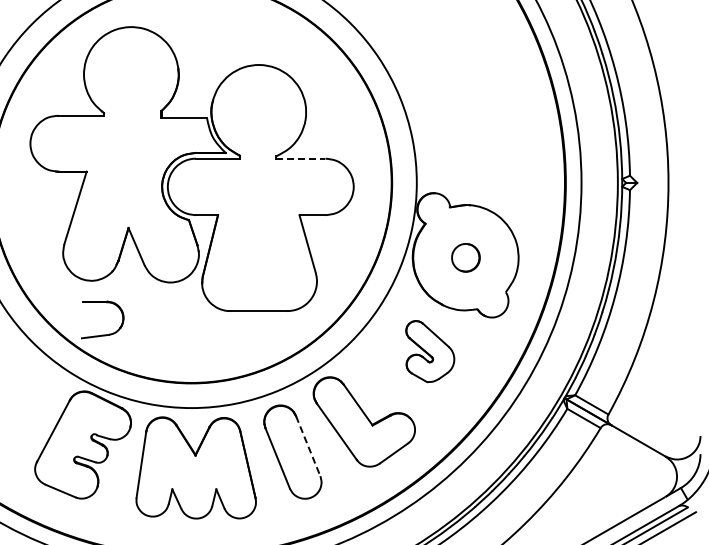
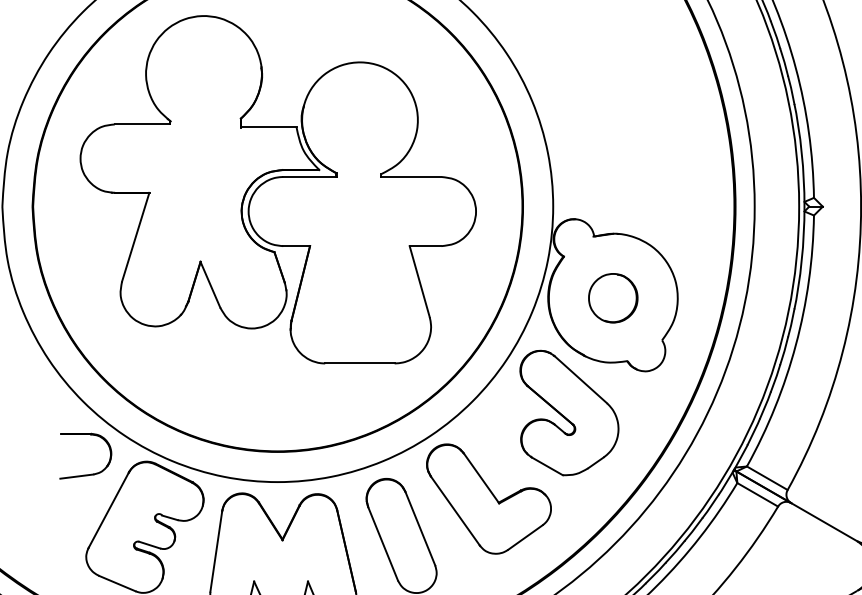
line: (300, 158) -> (410, 176), dashed -> solid
part: (465, 257) -> (612, 297), size x1.43
part: (102, 334) -> (85, 474), moved
part: (430, 351) -> (569, 412), size x1.67
line: (308, 446) -> (420, 529), dashed -> solid

